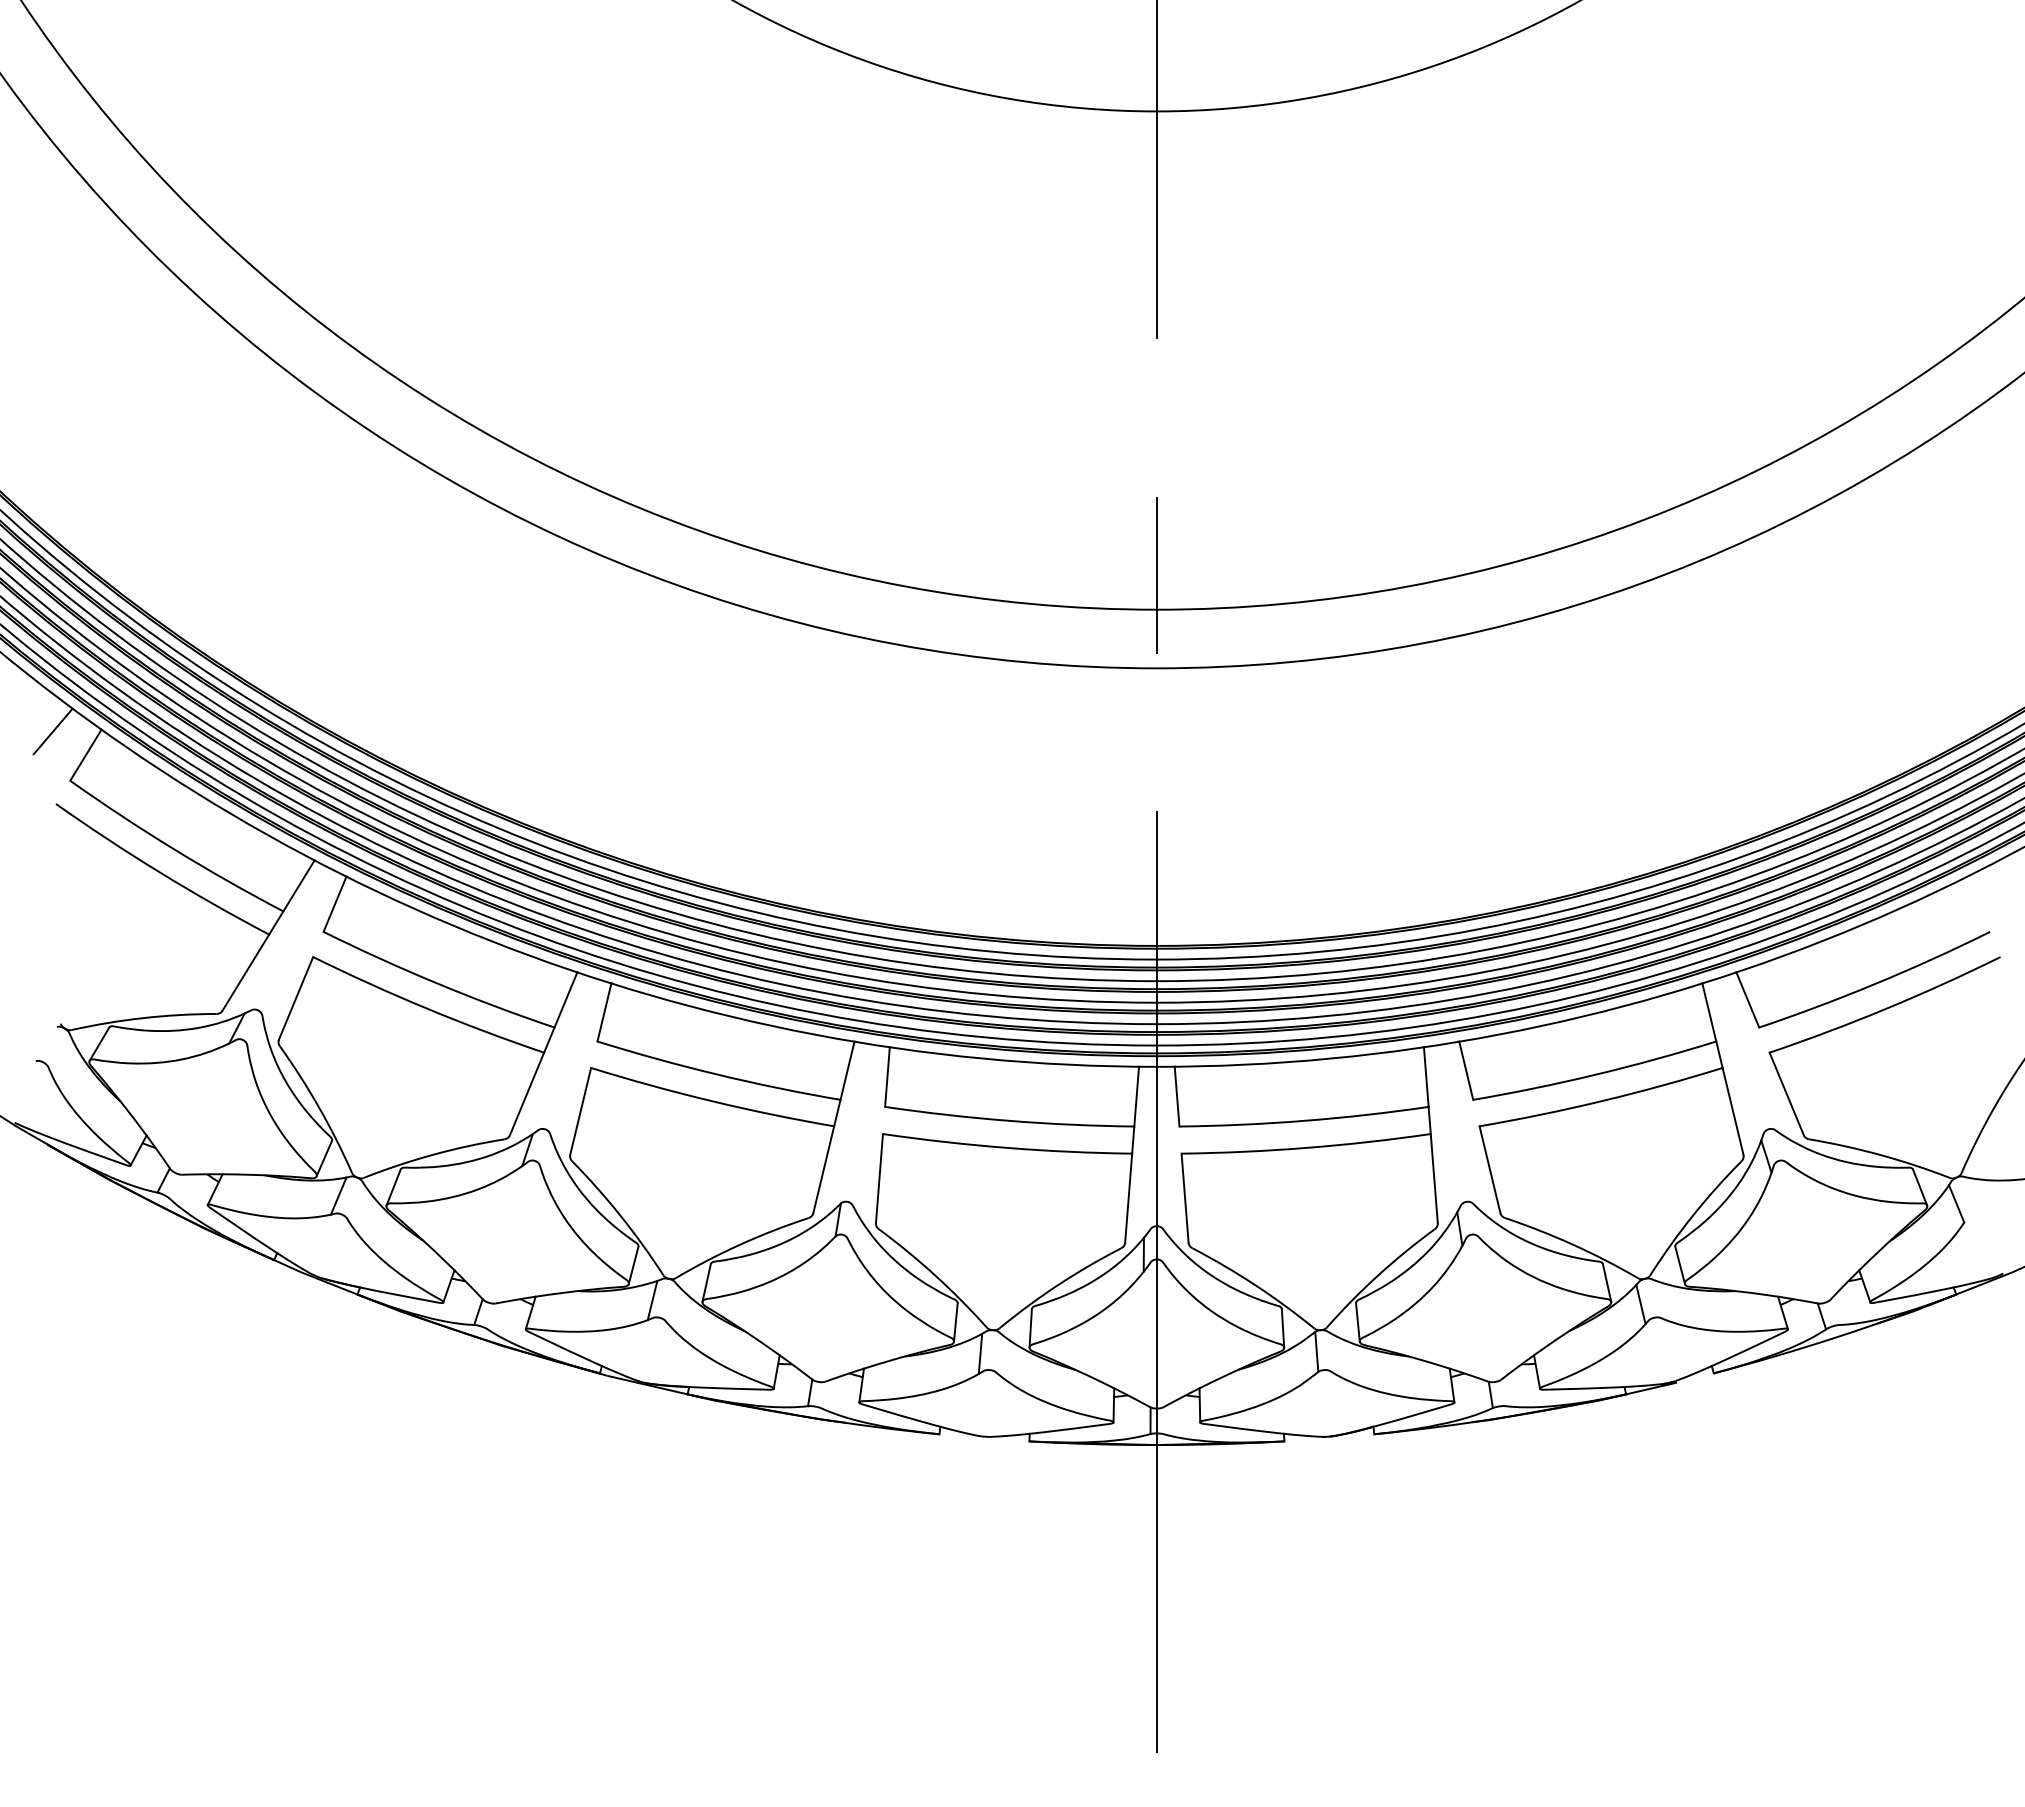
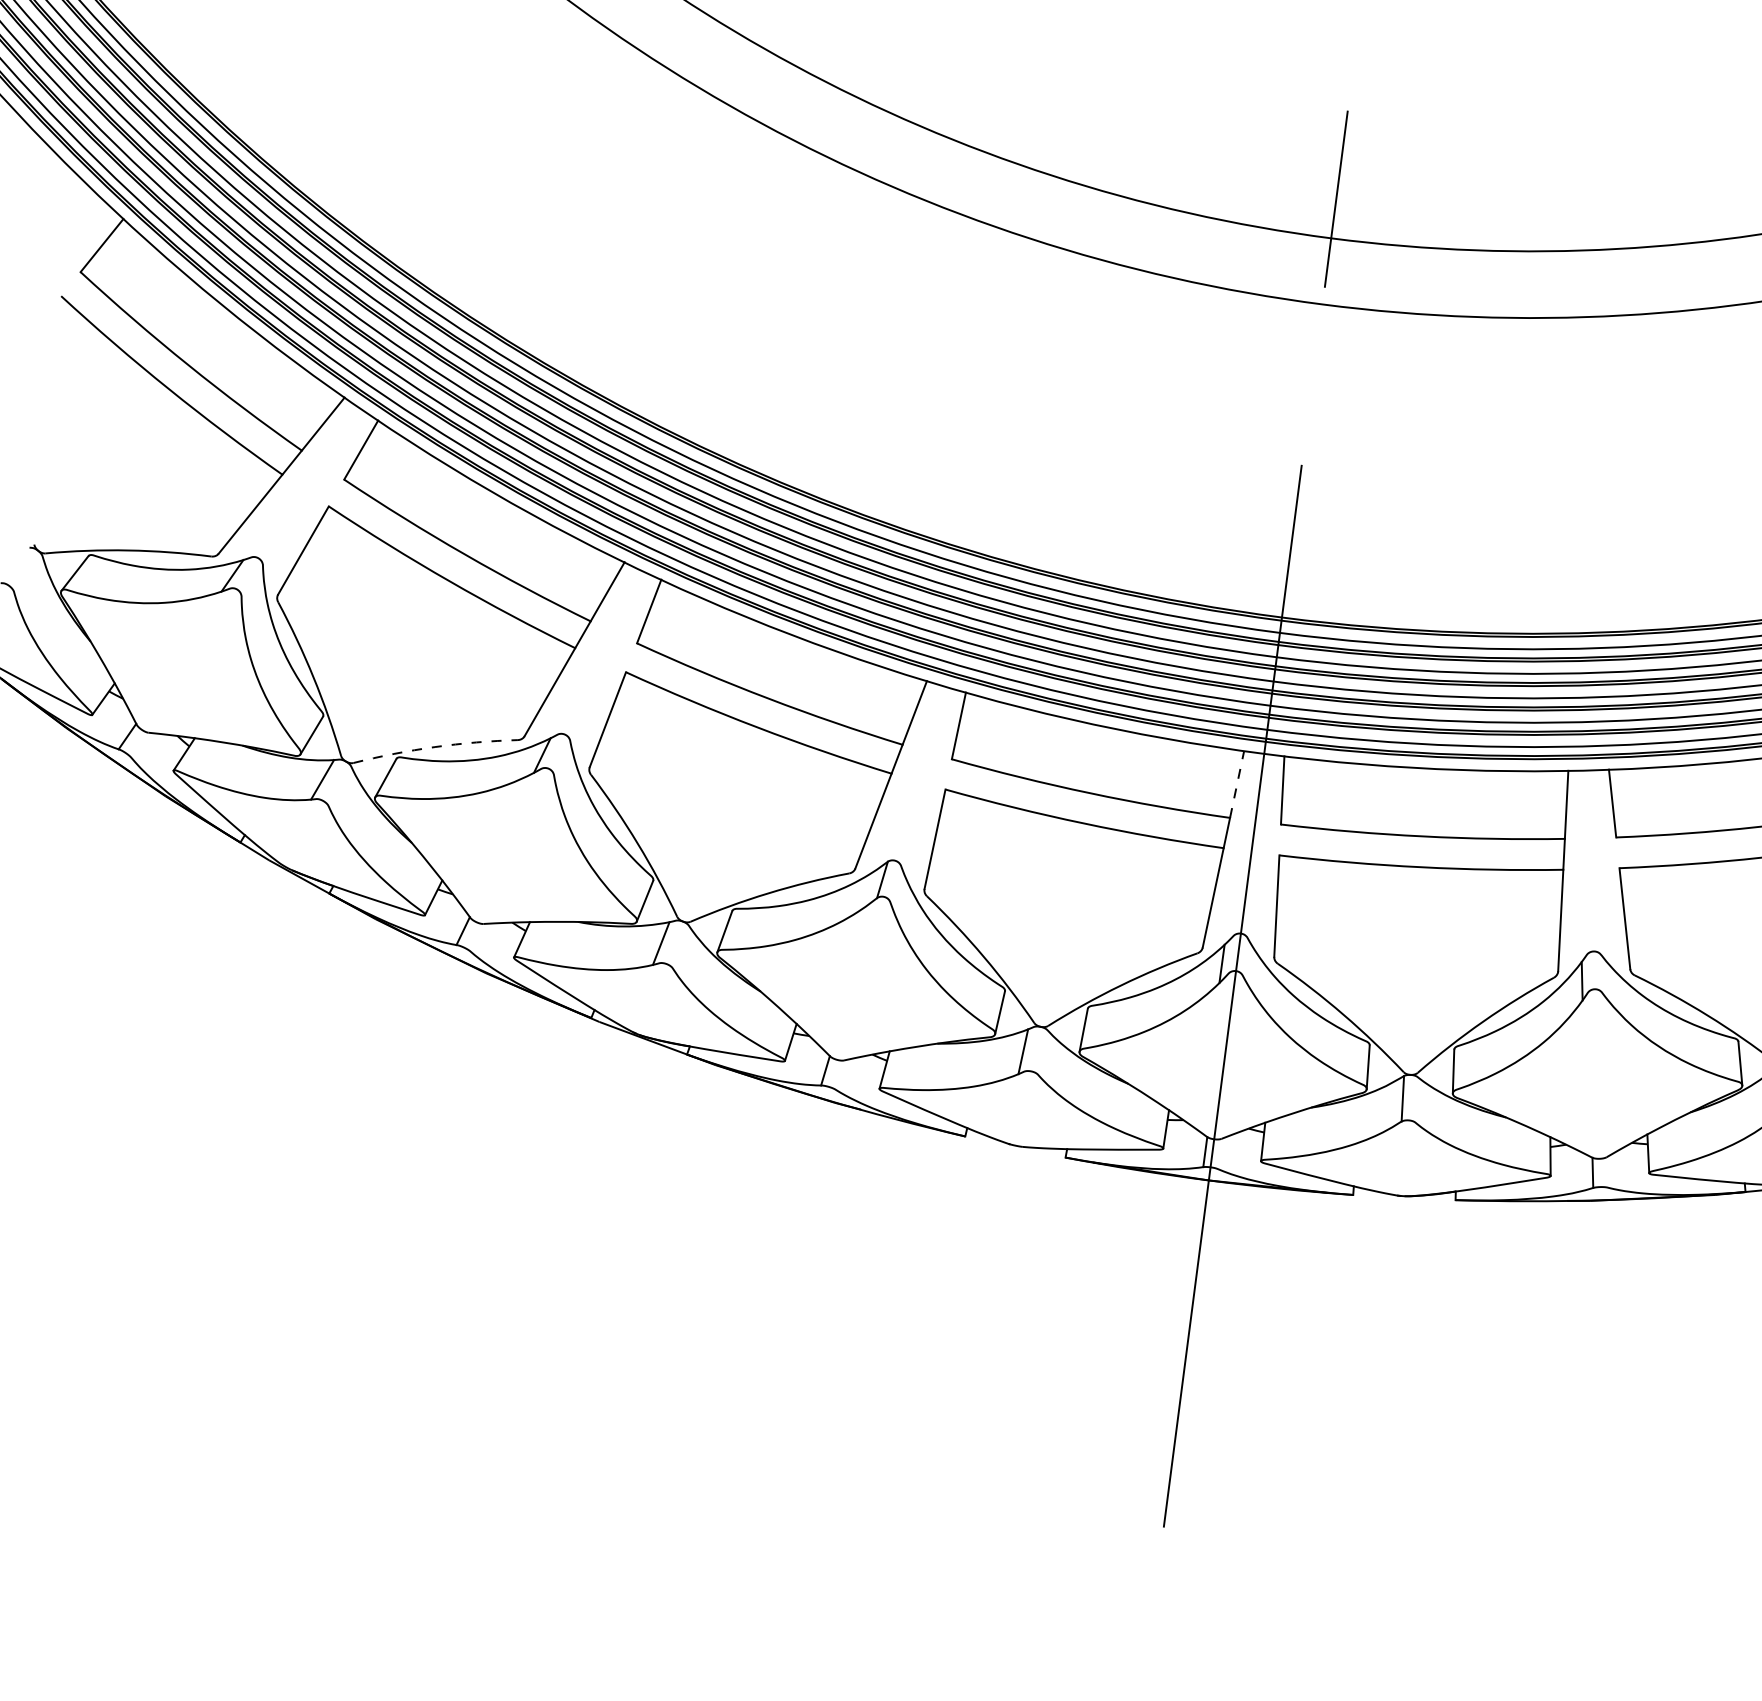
line: (52, 731) -> (67, 213), removed
line: (1136, 1096) -> (1236, 784), solid -> dashed
arc: (433, 1154) -> (435, 746), solid -> dashed

